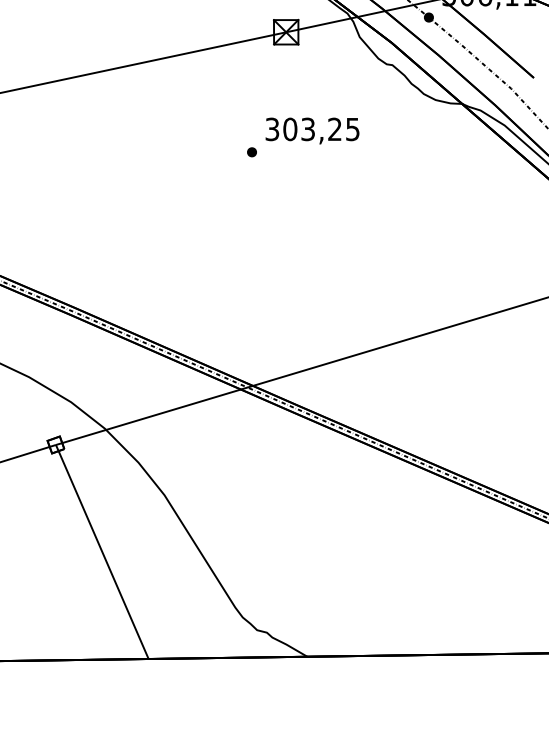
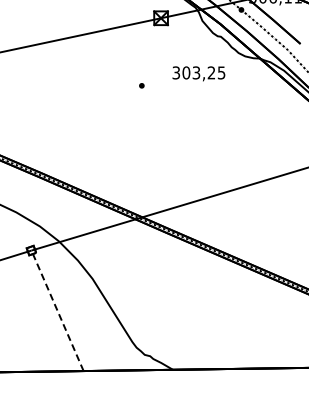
text: (311, 130) -> (198, 73), moved
line: (102, 551) -> (57, 310), solid -> dashed

